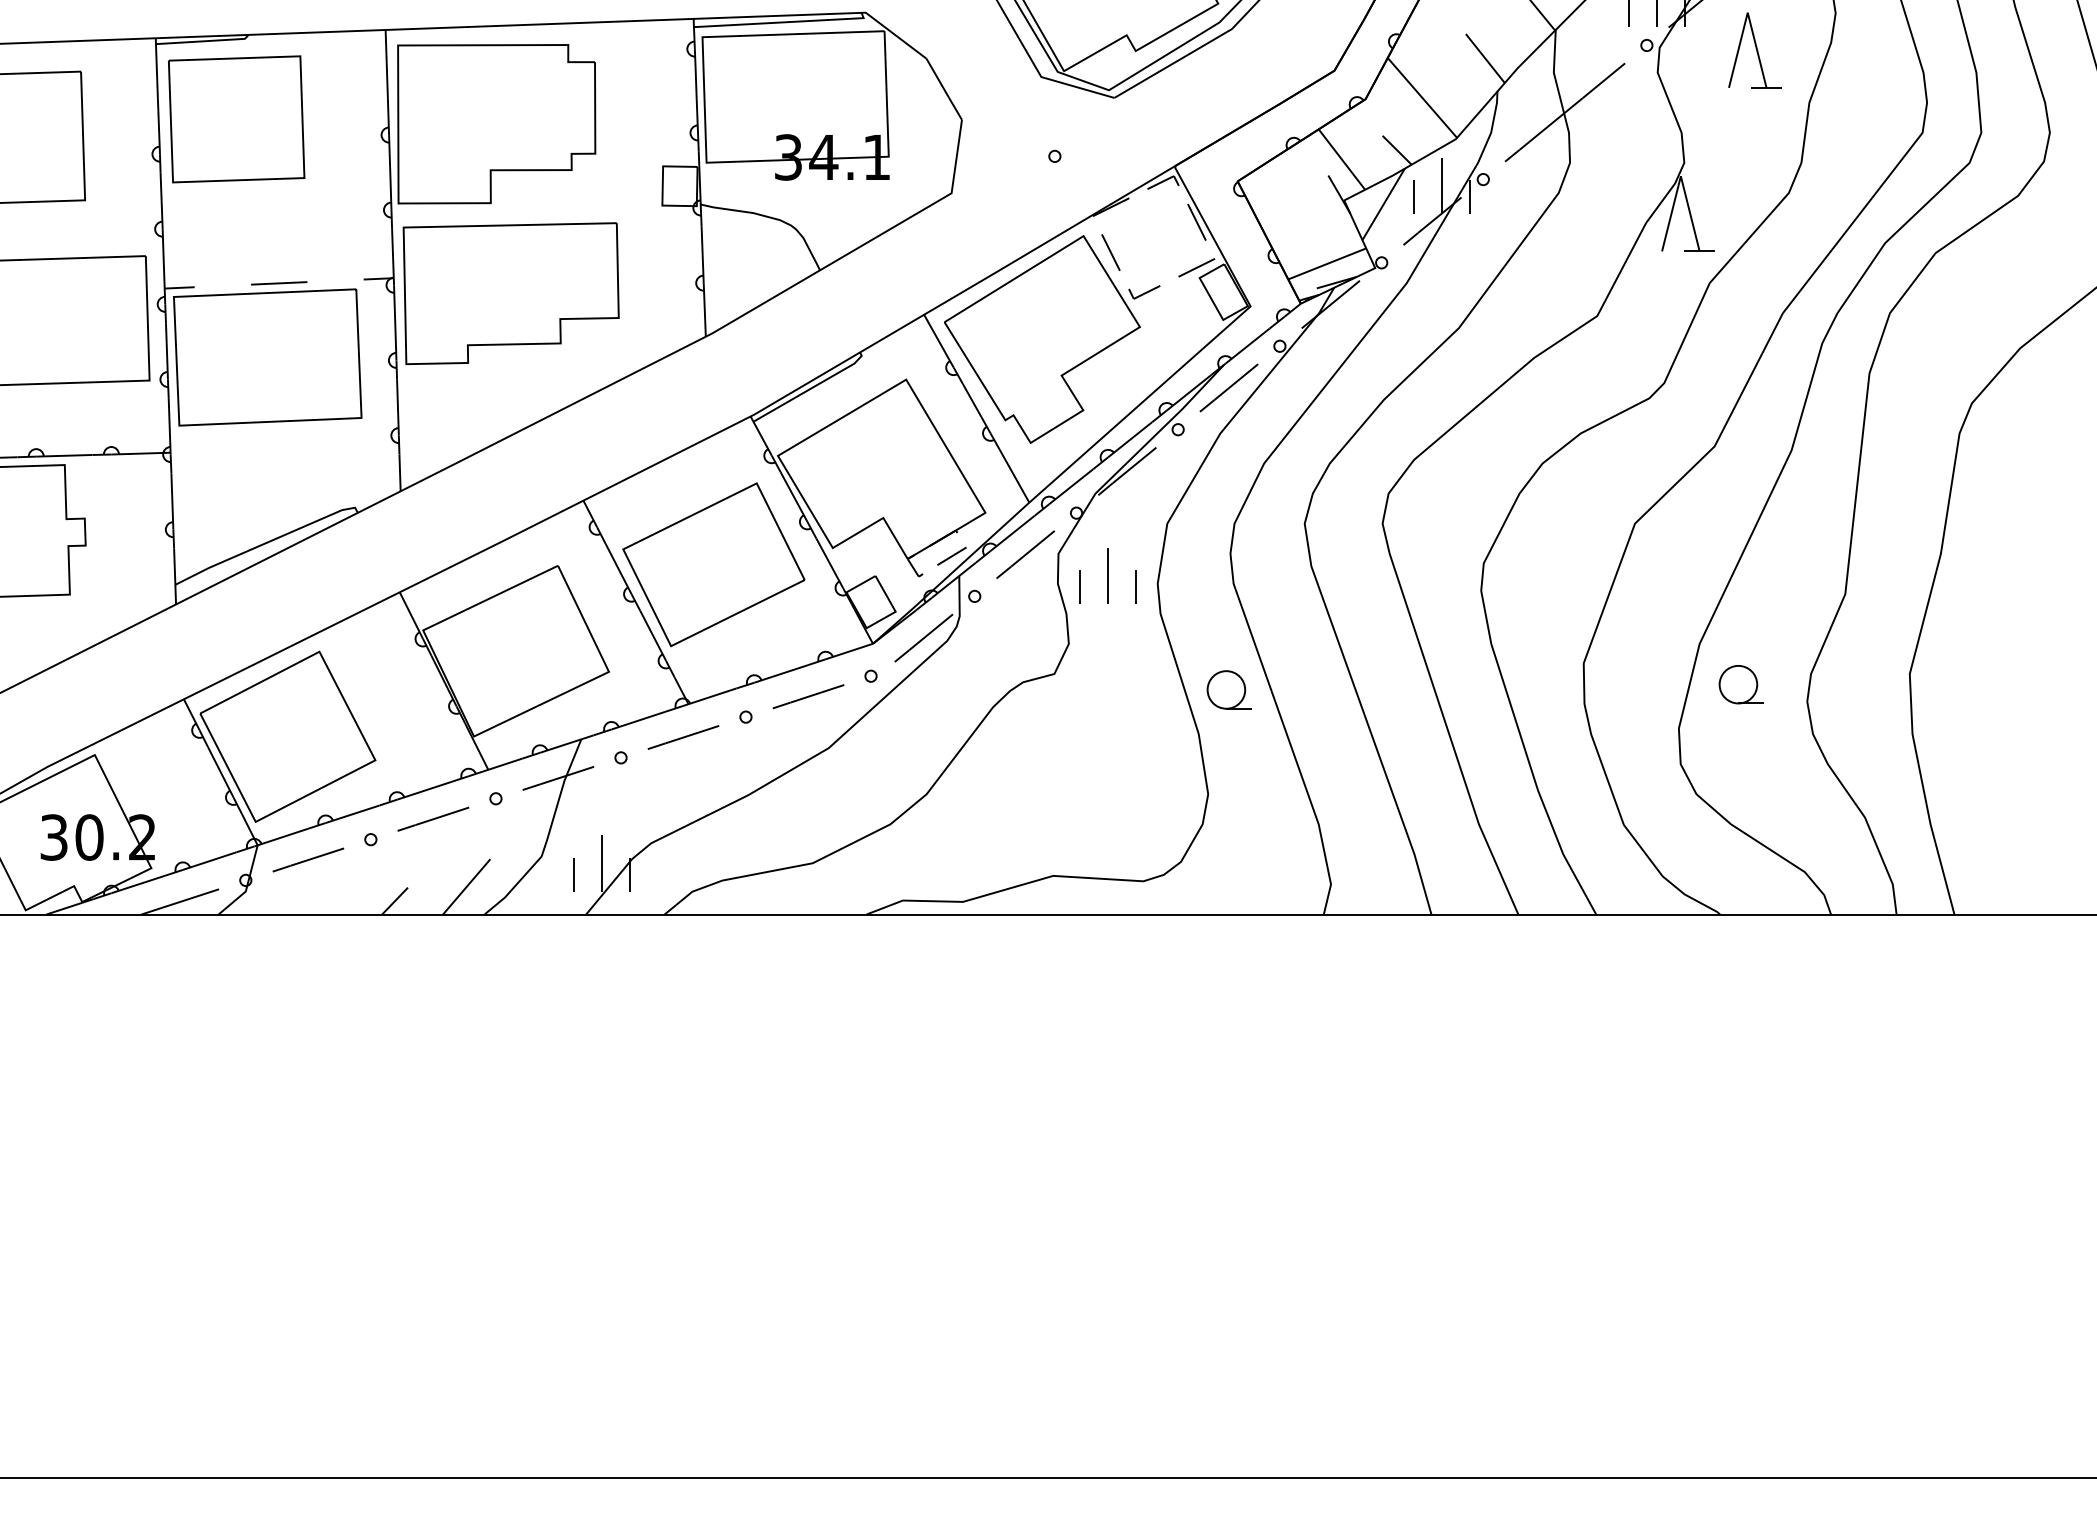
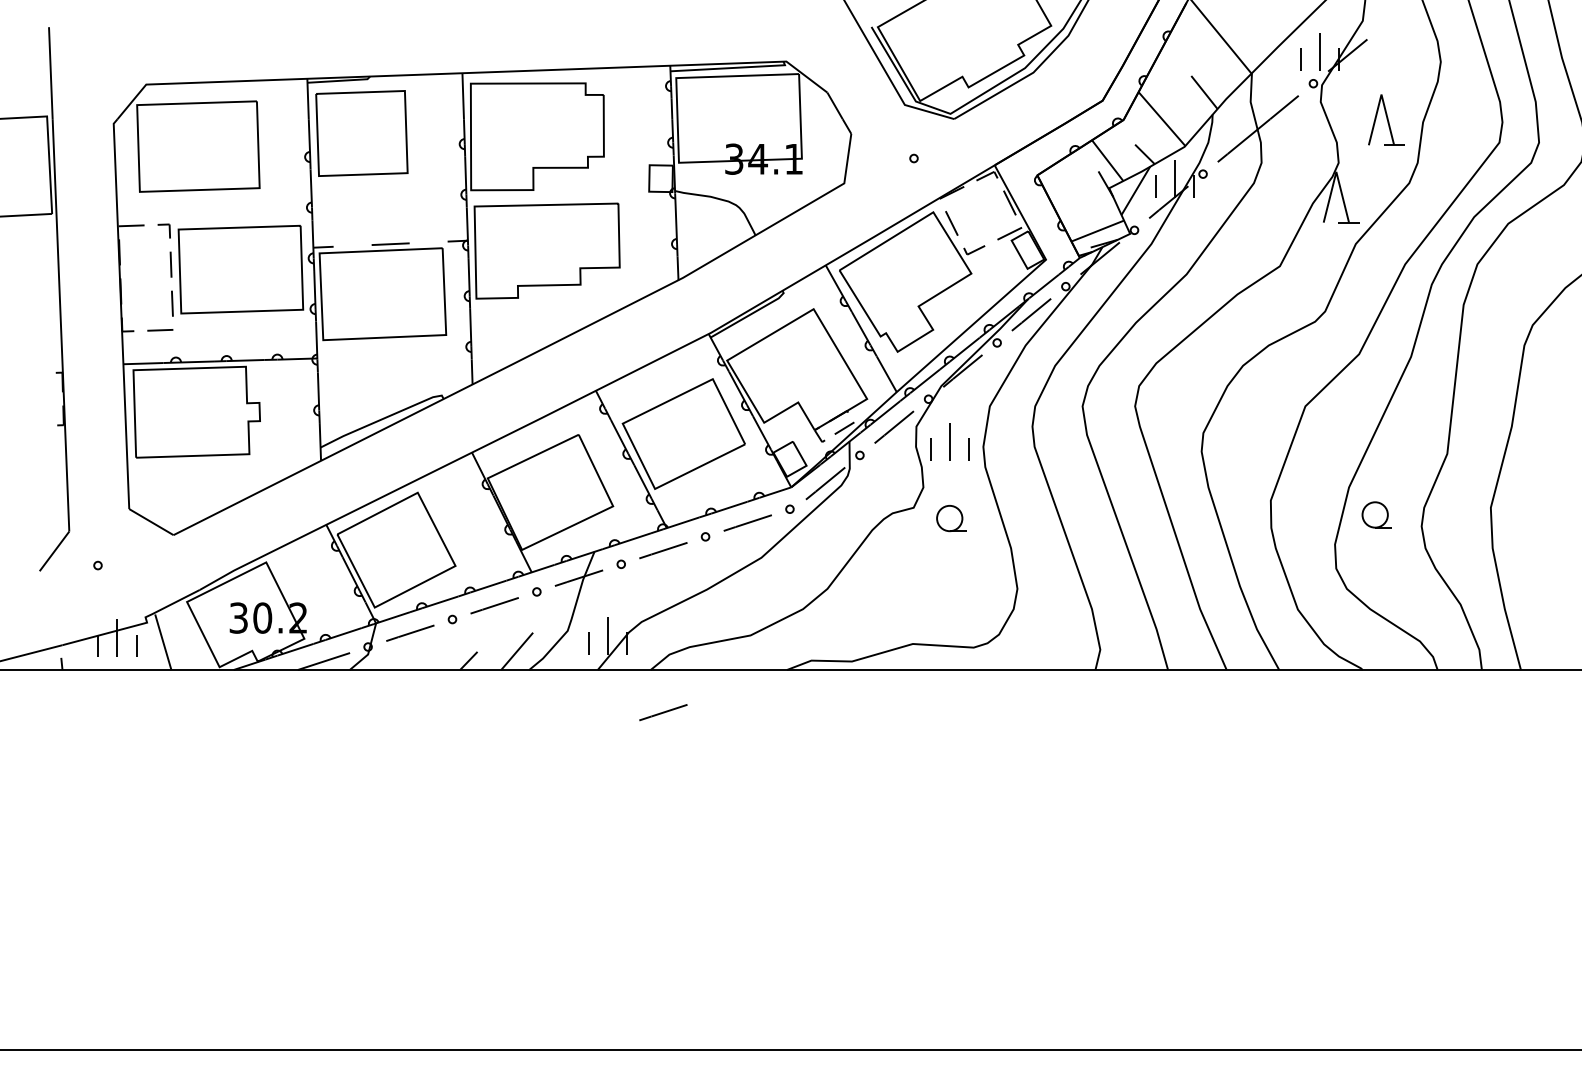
part: (1755, 49) -> (1386, 119), moved
part: (1229, 689) -> (951, 518), moved
line: (683, 977) -> (663, 712), added

